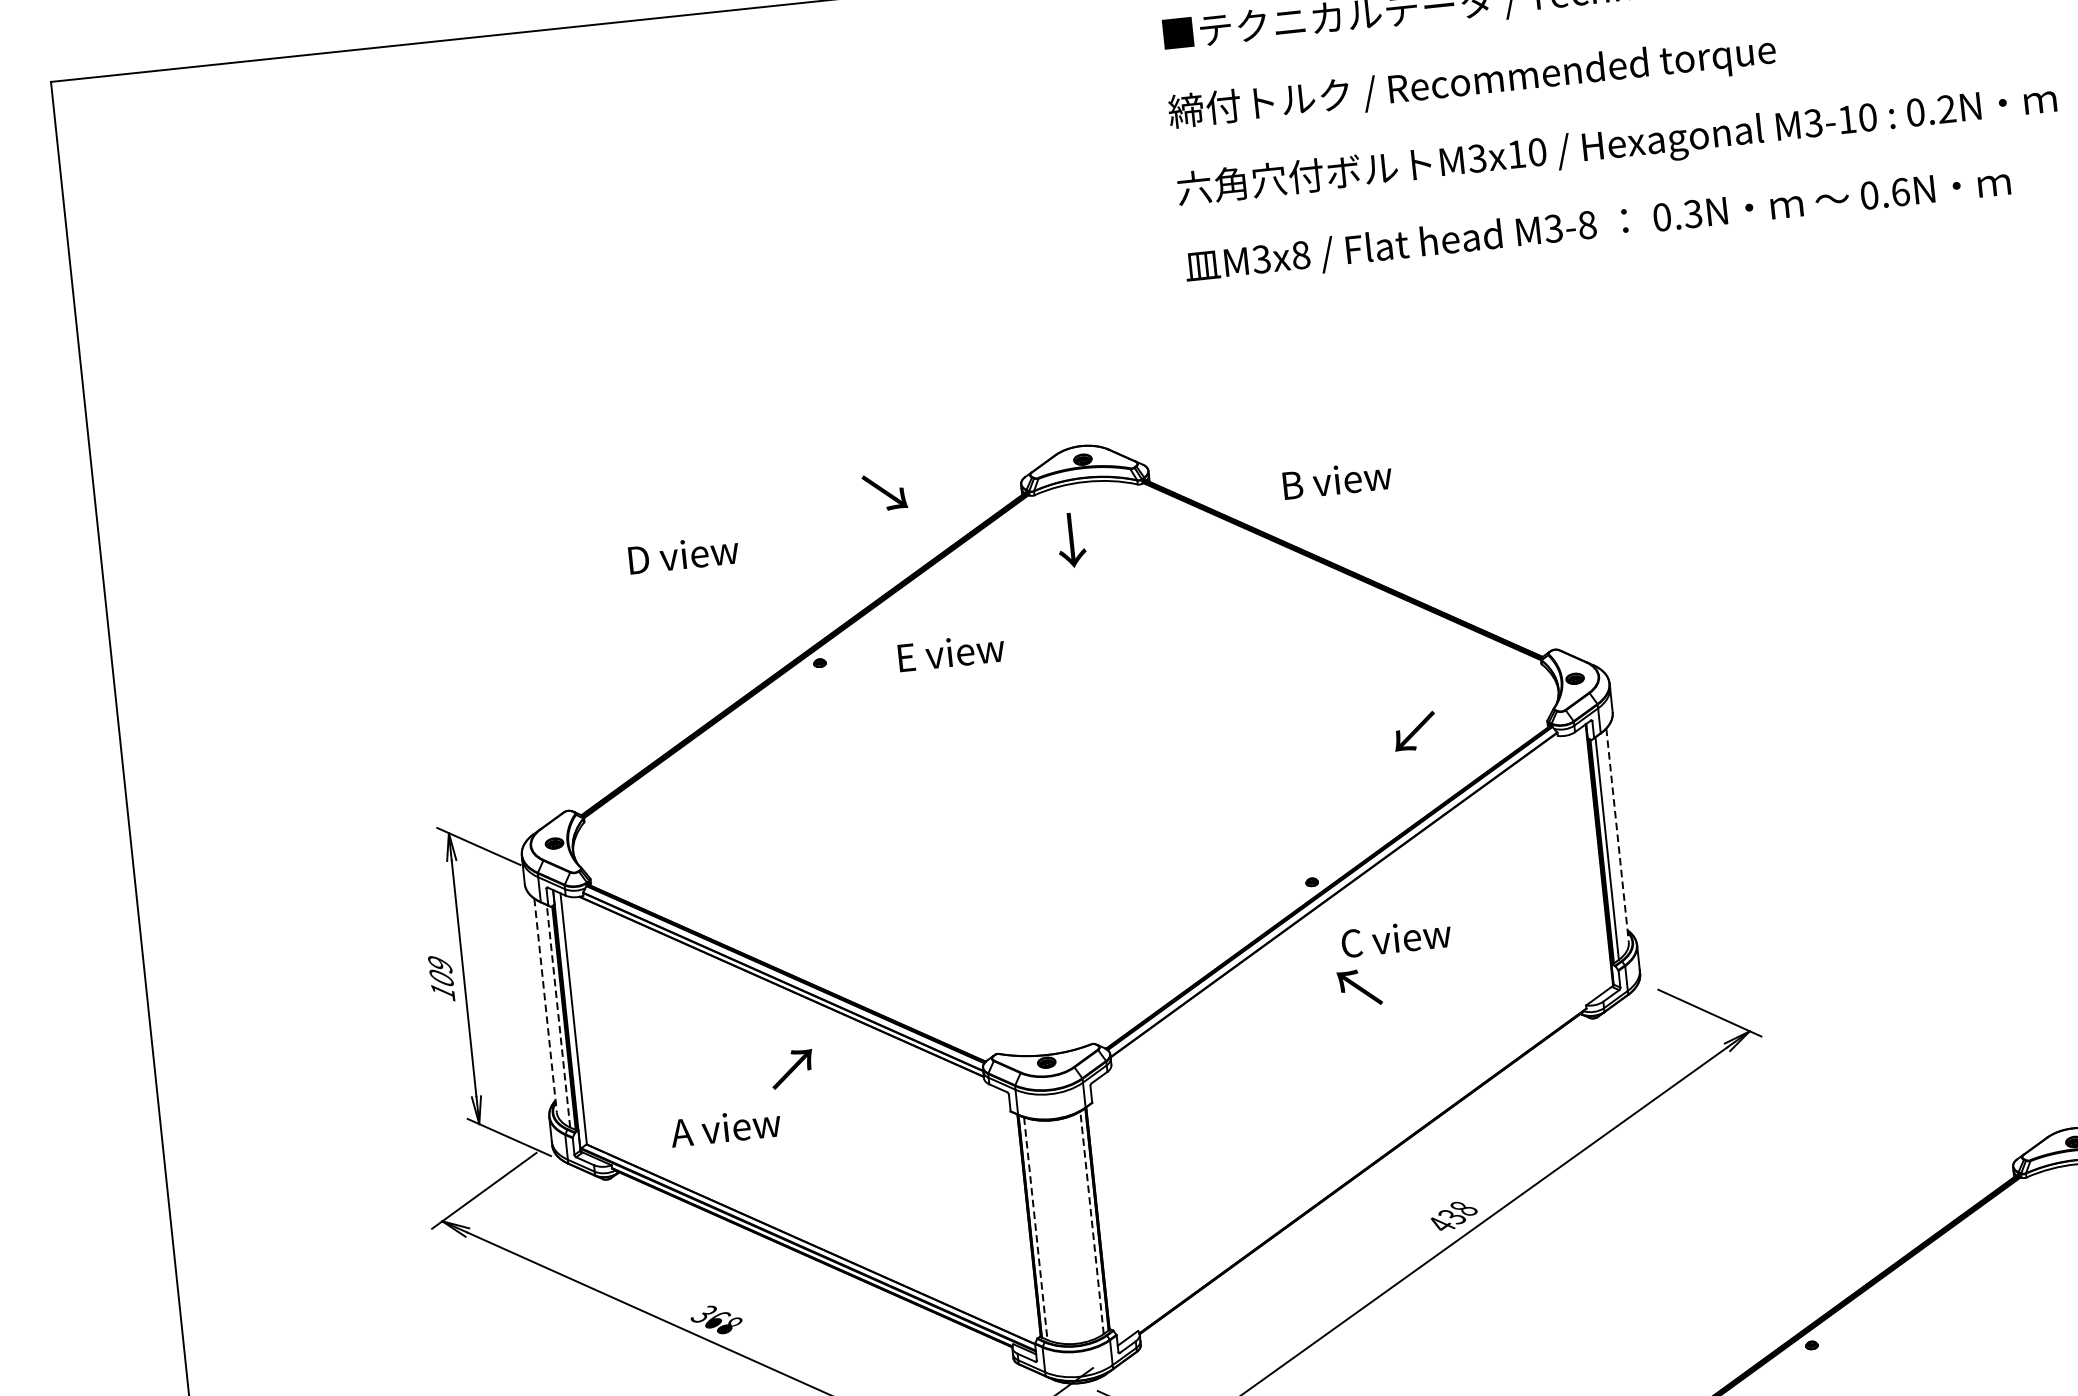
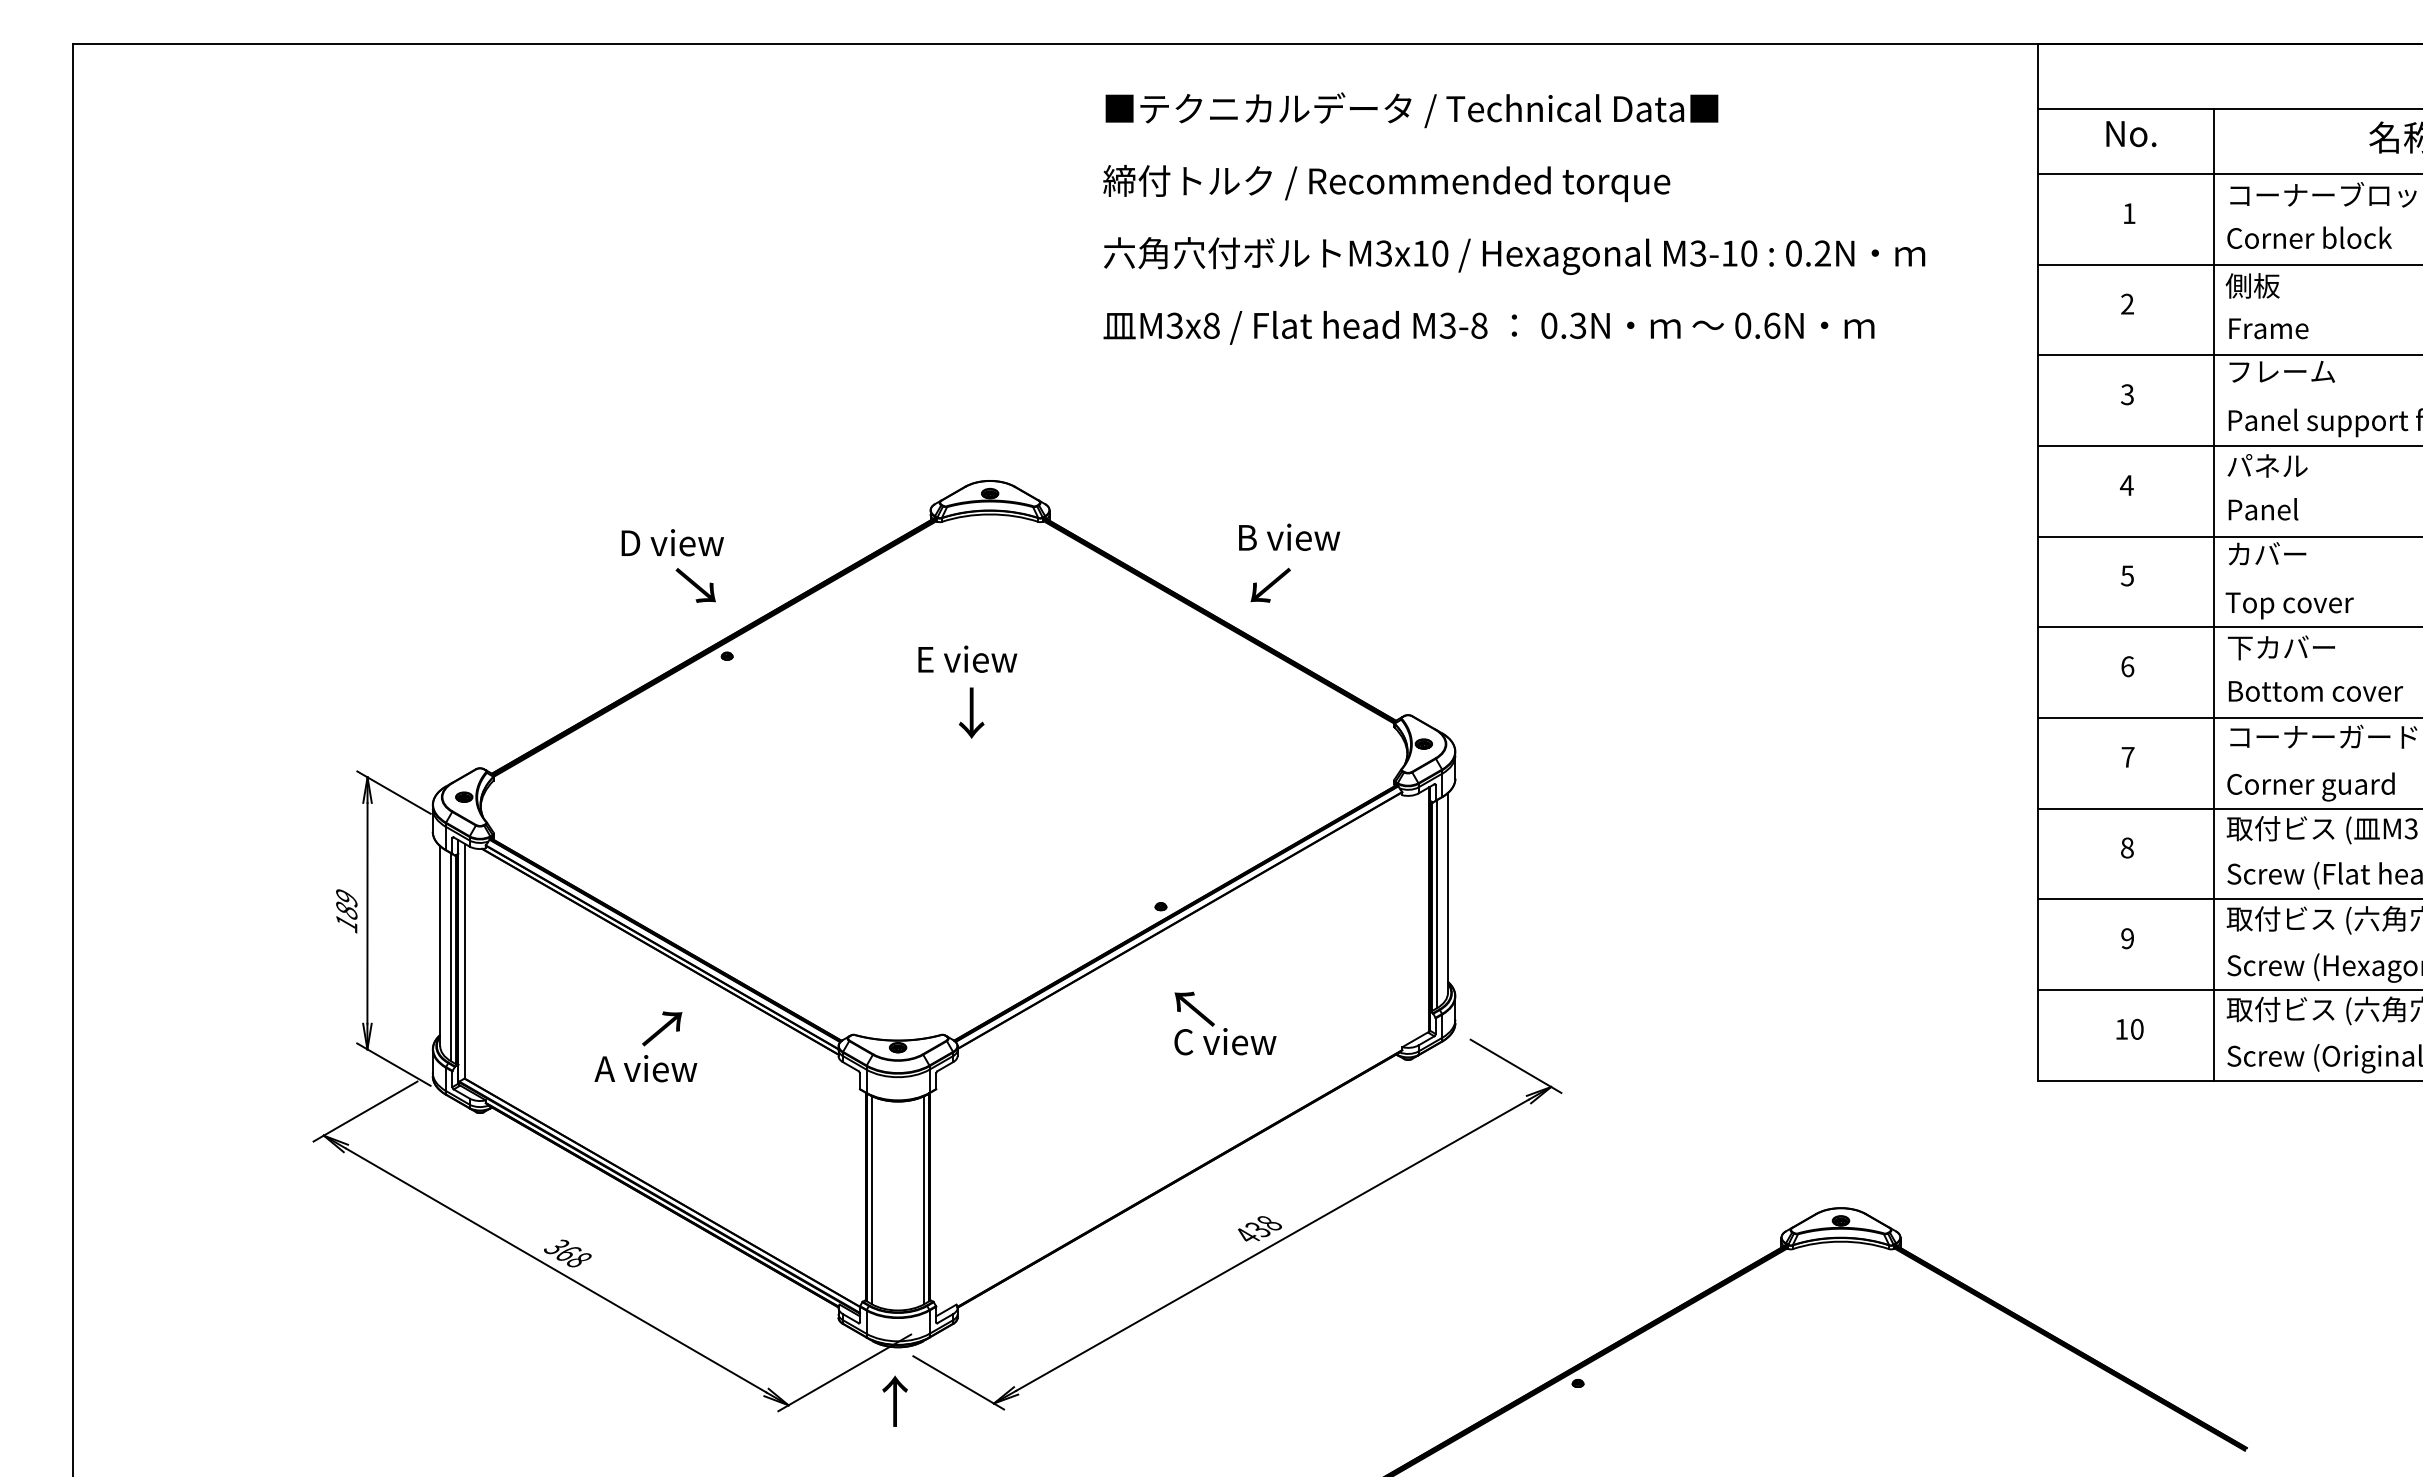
text: (1337, 479) -> (1289, 536), moved
text: (884, 492) -> (695, 585), moved
text: (1071, 539) -> (971, 712), moved
text: (683, 554) -> (672, 542), moved
text: (951, 651) -> (967, 658), moved
text: (1414, 730) -> (1270, 584), moved
line: (1617, 835) -> (1447, 893), dashed -> solid
text: (1396, 938) -> (1225, 1041), moved
text: (441, 977) -> (346, 910), 109 -> 189
line: (545, 1005) -> (440, 946), dashed -> solid
line: (558, 1016) -> (451, 957), dashed -> solid
text: (725, 1127) -> (645, 1068), moved
line: (1092, 1222) -> (924, 1199), dashed -> solid
line: (1035, 1229) -> (871, 1200), dashed -> solid

